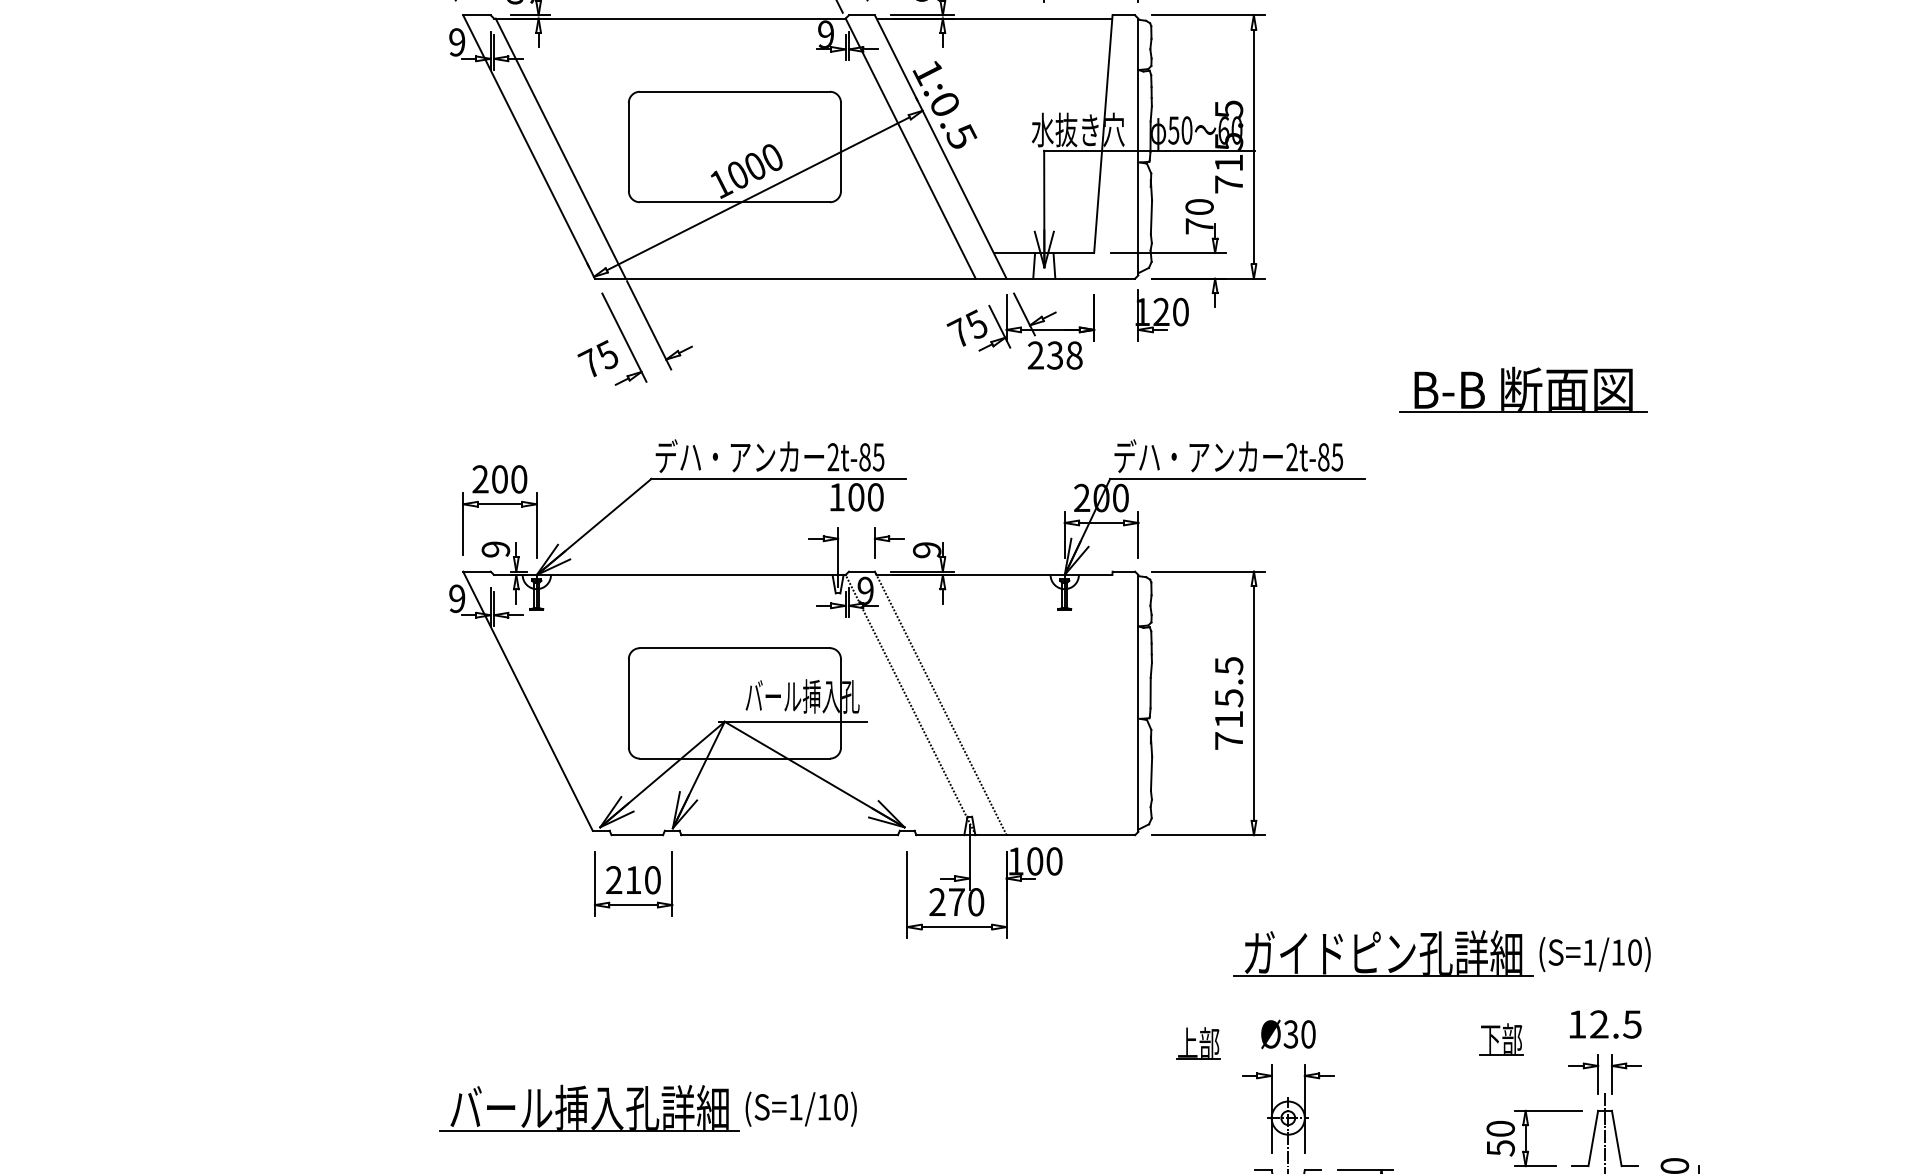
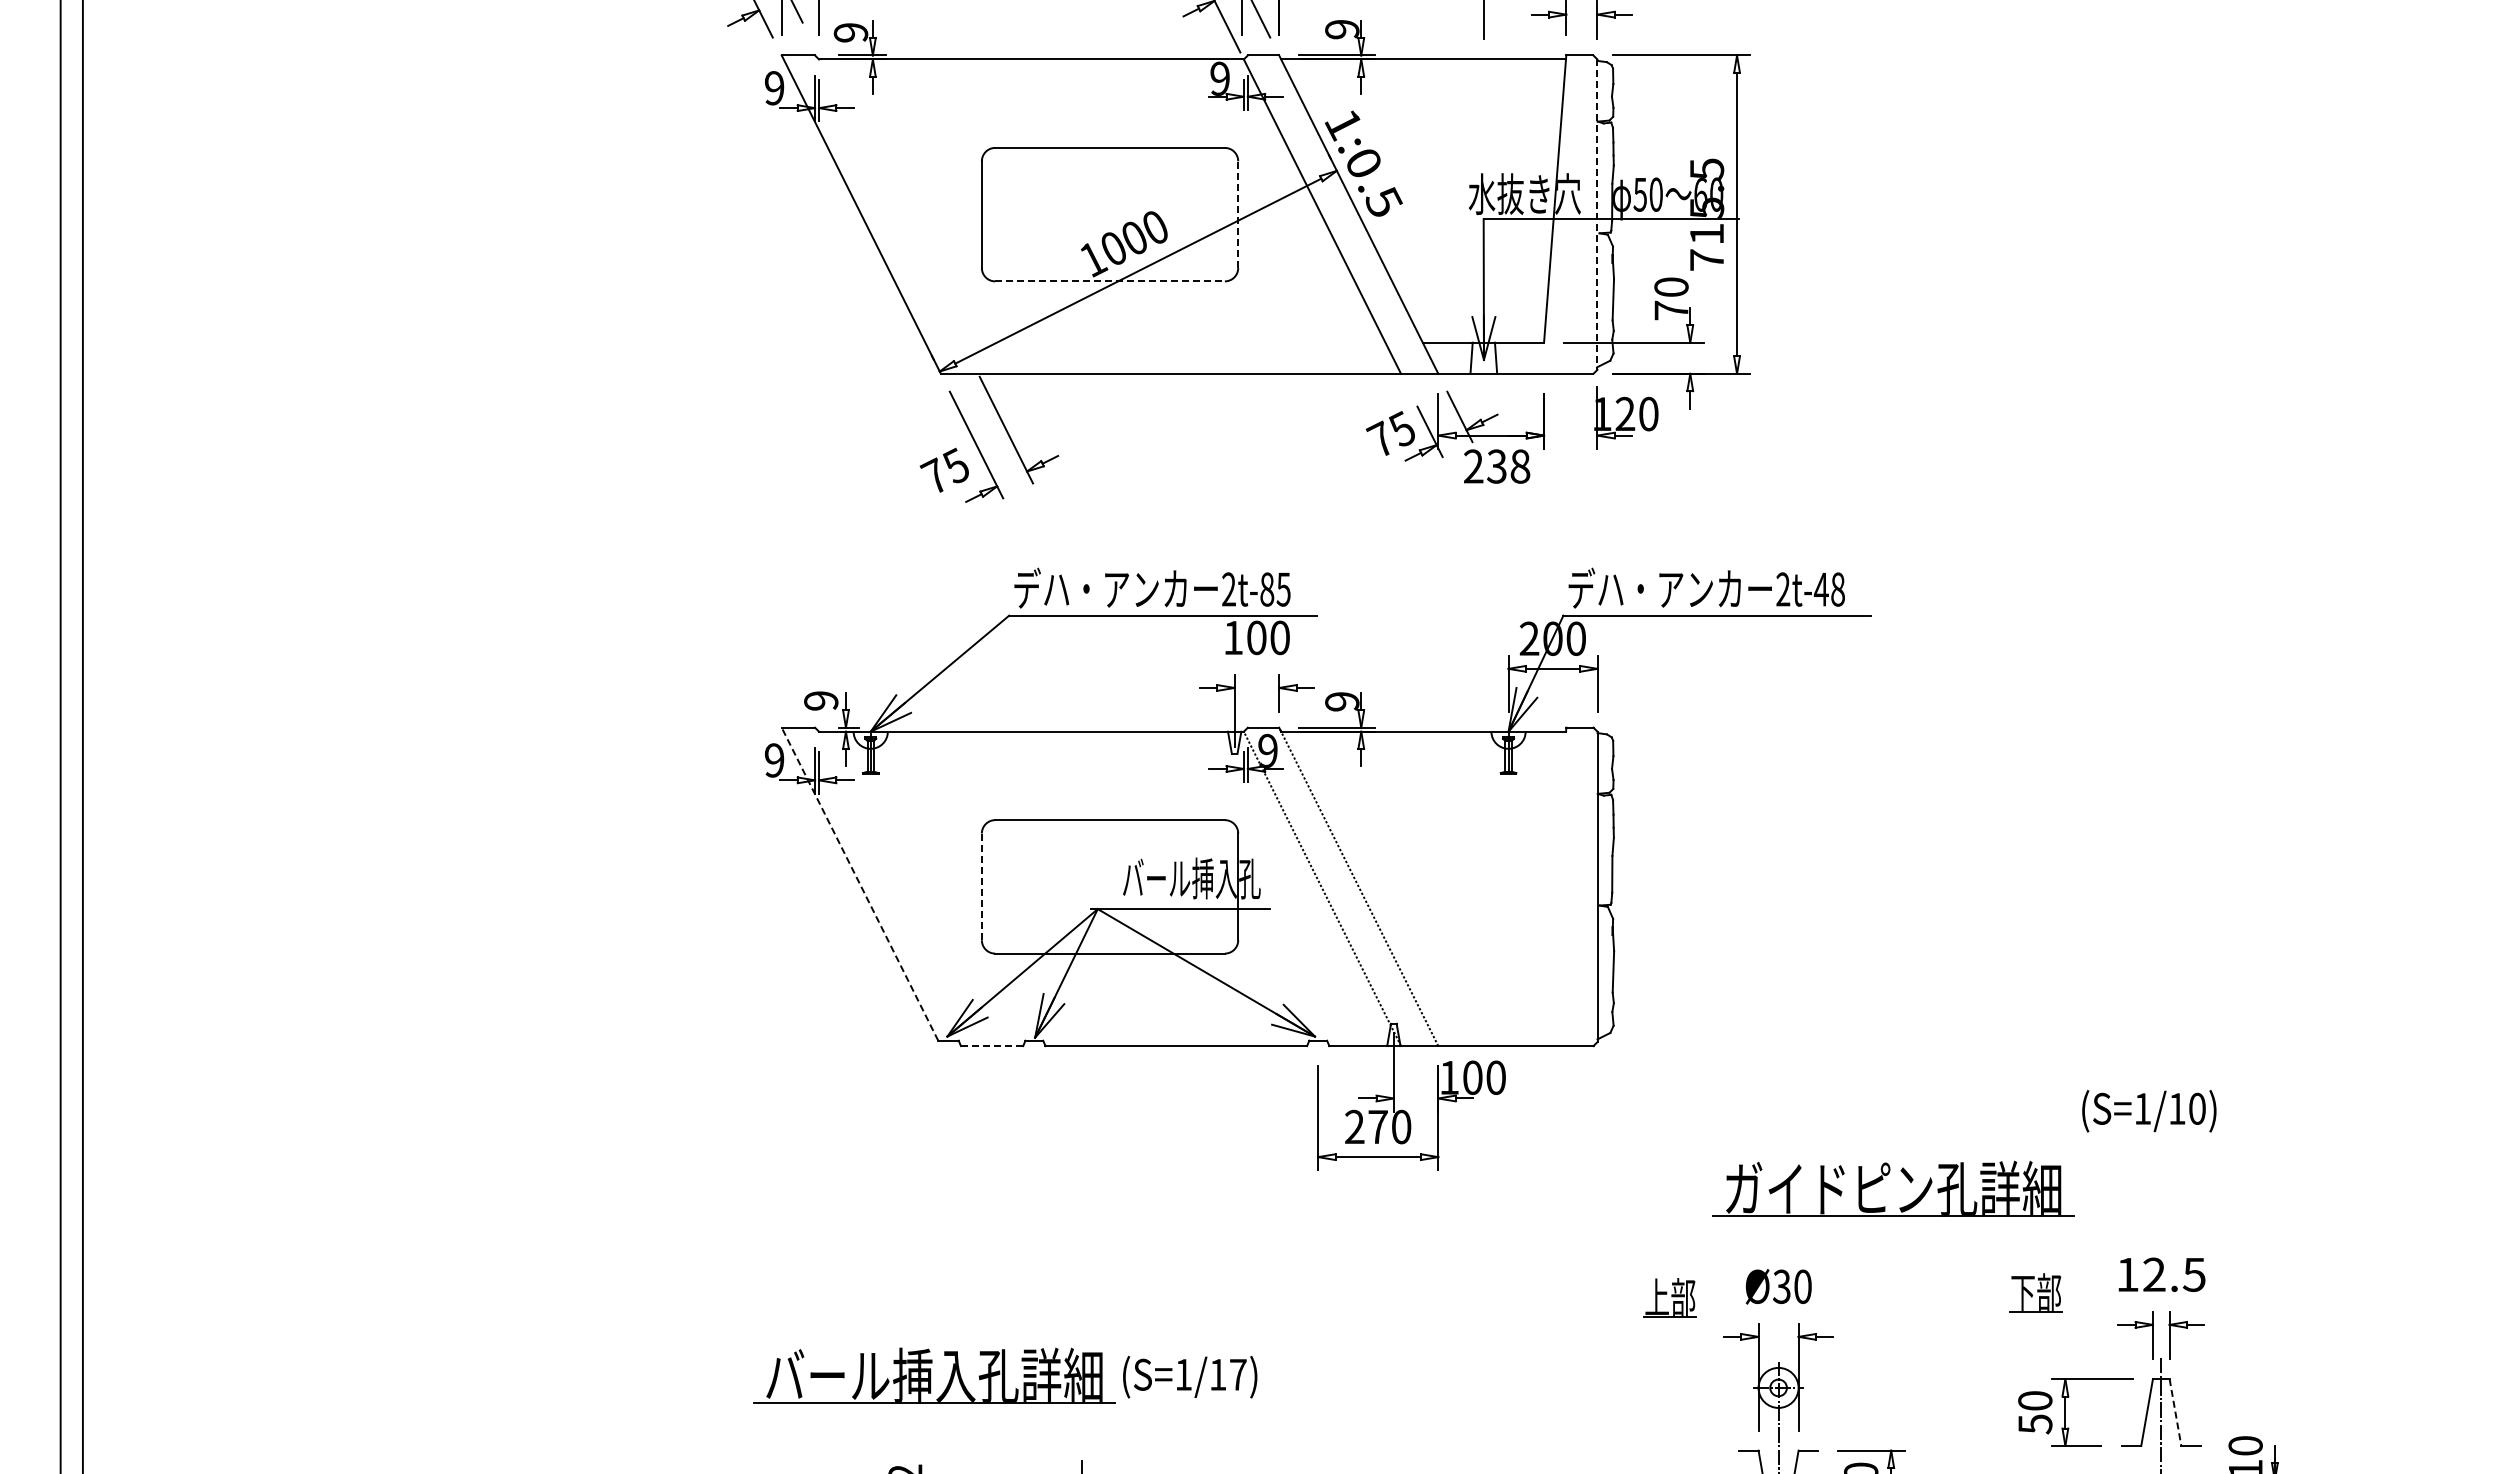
line: (841, 146) -> (1238, 214), solid -> dashed
line: (1138, 147) -> (1597, 215), solid -> dashed
line: (560, 148) -> (899, 216), removed
line: (735, 202) -> (1110, 281), solid -> dashed
part: (1523, 389) -> (2062, 507), removed
text: (1329, 457) -> (1828, 589), 2t-85 -> 2t-48
part: (499, 504) -> (825, 646), removed
line: (528, 701) -> (860, 884), solid -> dashed
line: (628, 703) -> (981, 886), solid -> dashed
part: (1215, 703) -> (1690, 886), removed
line: (636, 835) -> (991, 1046), solid -> dashed
part: (633, 883) -> (987, 1104), removed
text: (1595, 954) -> (2149, 1111), moved
text: (841, 1107) -> (1238, 1374), (S=1/10) -> (S=1/17)
line: (1616, 1138) -> (2175, 1412), solid -> dashed

